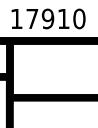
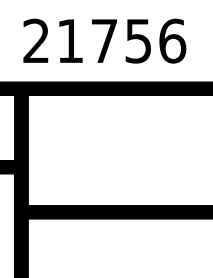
text: (47, 18) -> (103, 40), 17910 -> 21756

